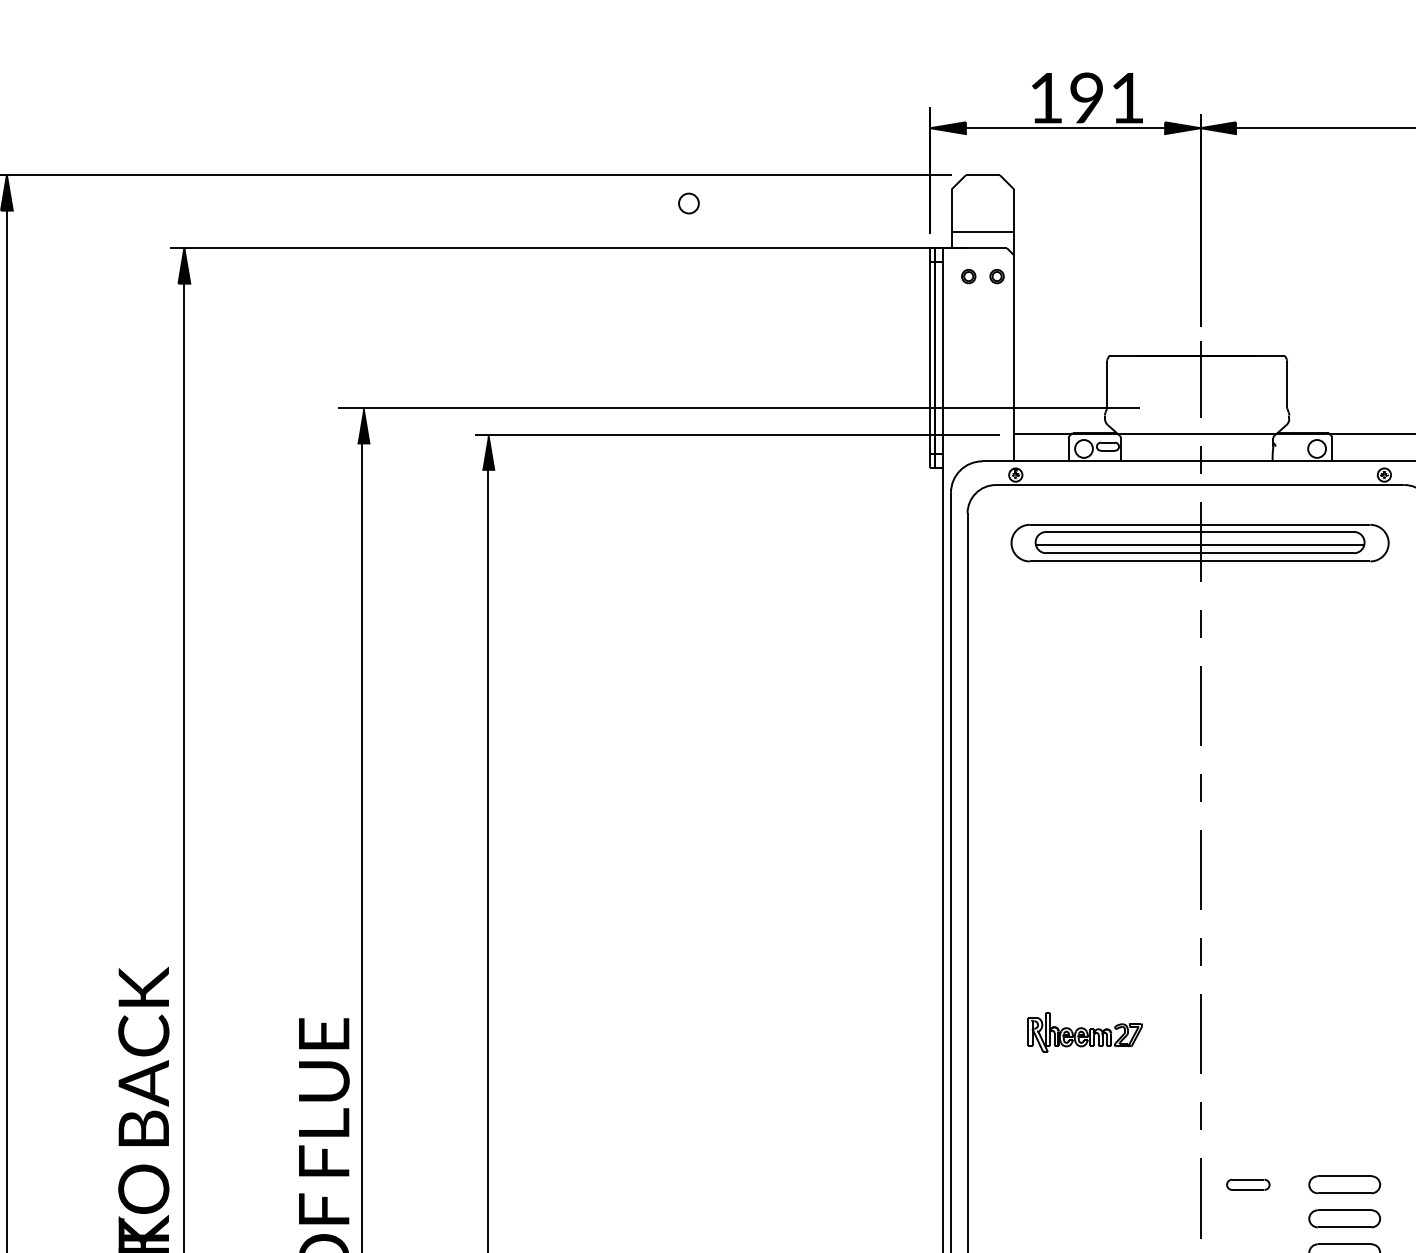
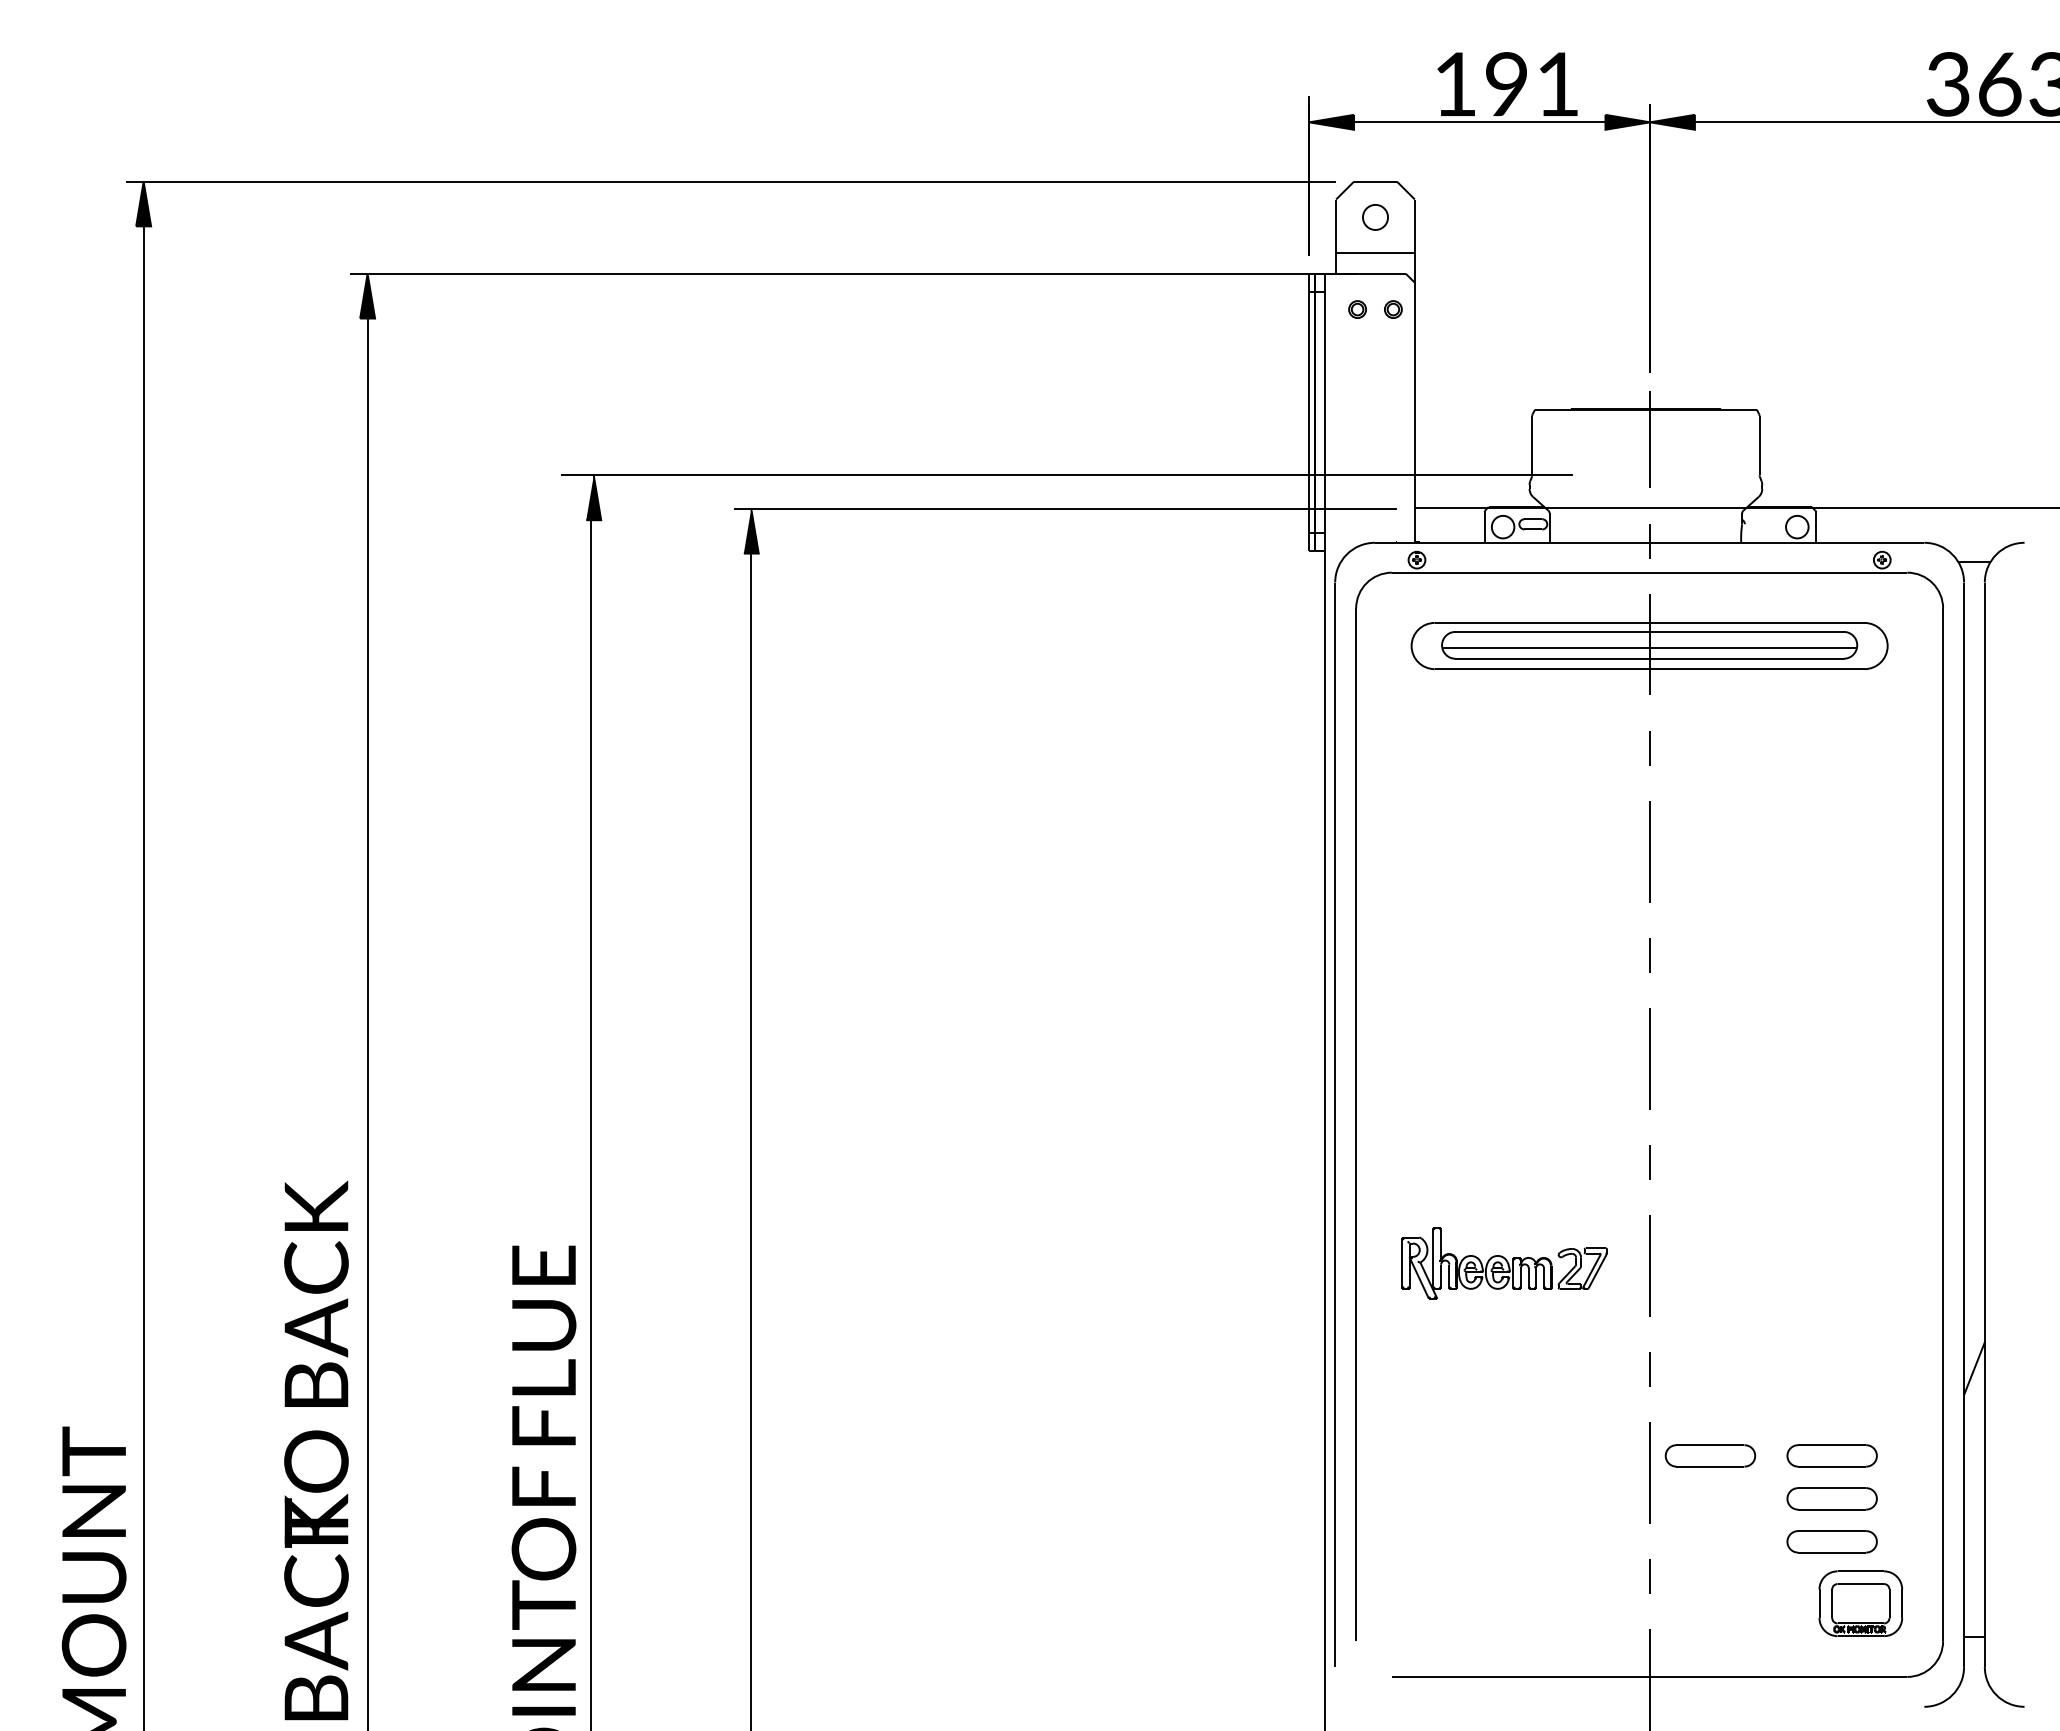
part: (688, 203) -> (1375, 217), moved
part: (1085, 1032) -> (1504, 1263), size x1.43
part: (1248, 1184) -> (1710, 1455), size x1.67

